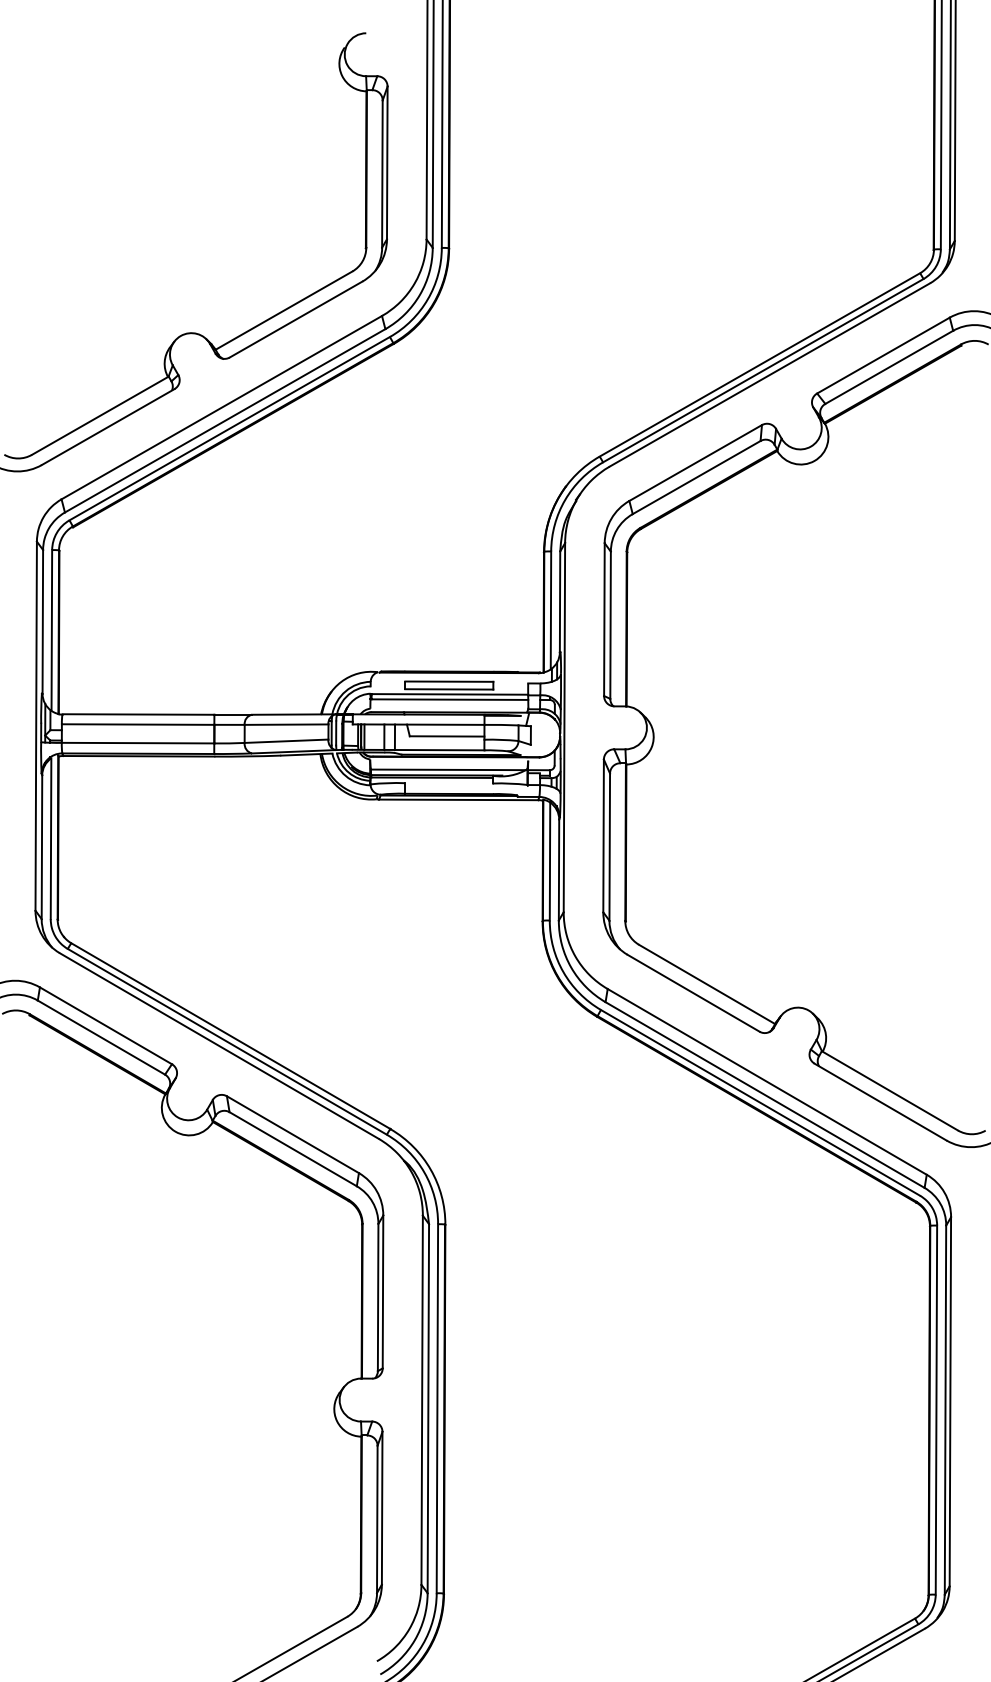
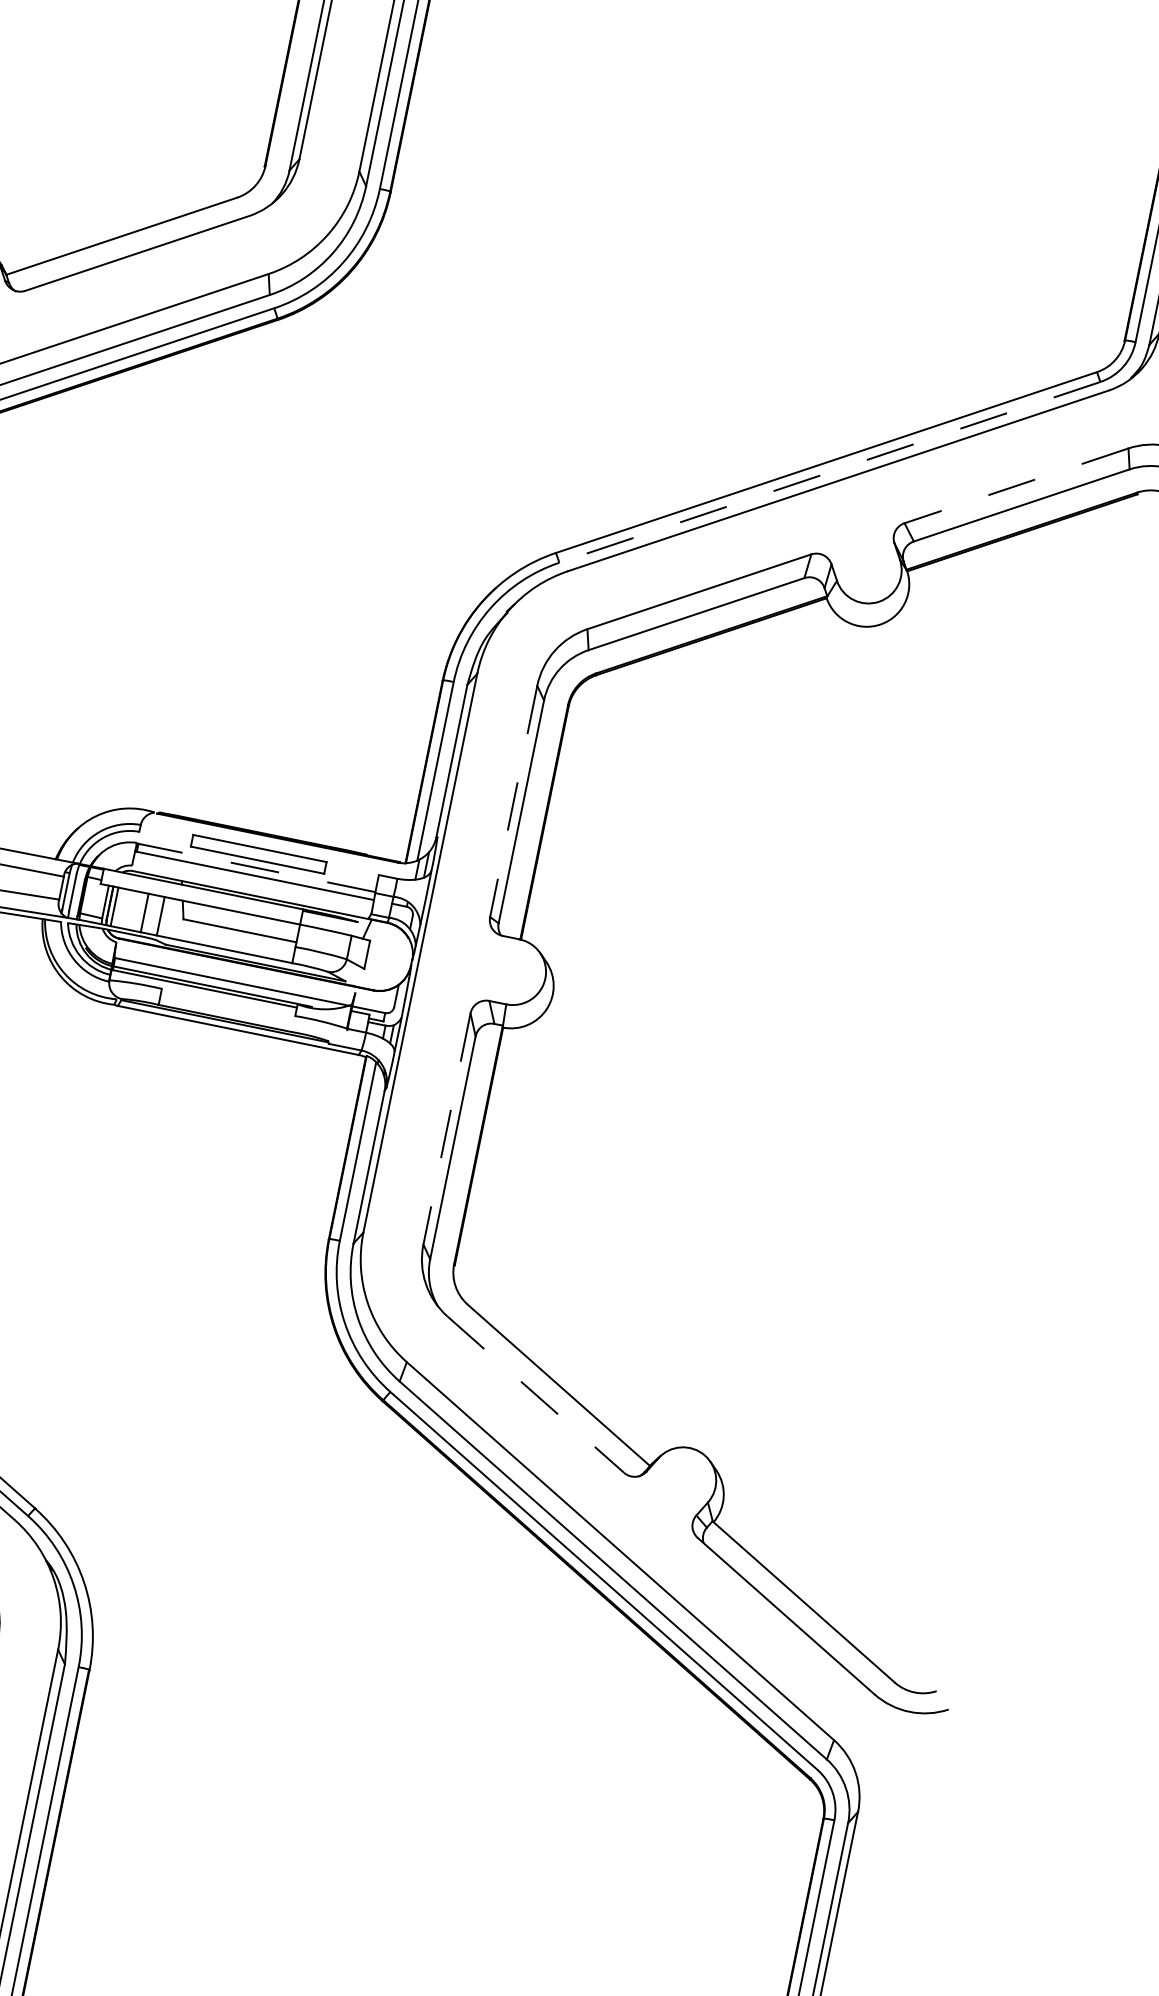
line: (883, 355) -> (1016, 485), solid -> dashed
line: (763, 370) -> (830, 472), solid -> dashed
line: (604, 620) -> (513, 802), solid -> dashed
line: (449, 694) -> (256, 867), solid -> dashed
line: (603, 836) -> (446, 1129), solid -> dashed
line: (694, 993) -> (537, 1395), solid -> dashed

